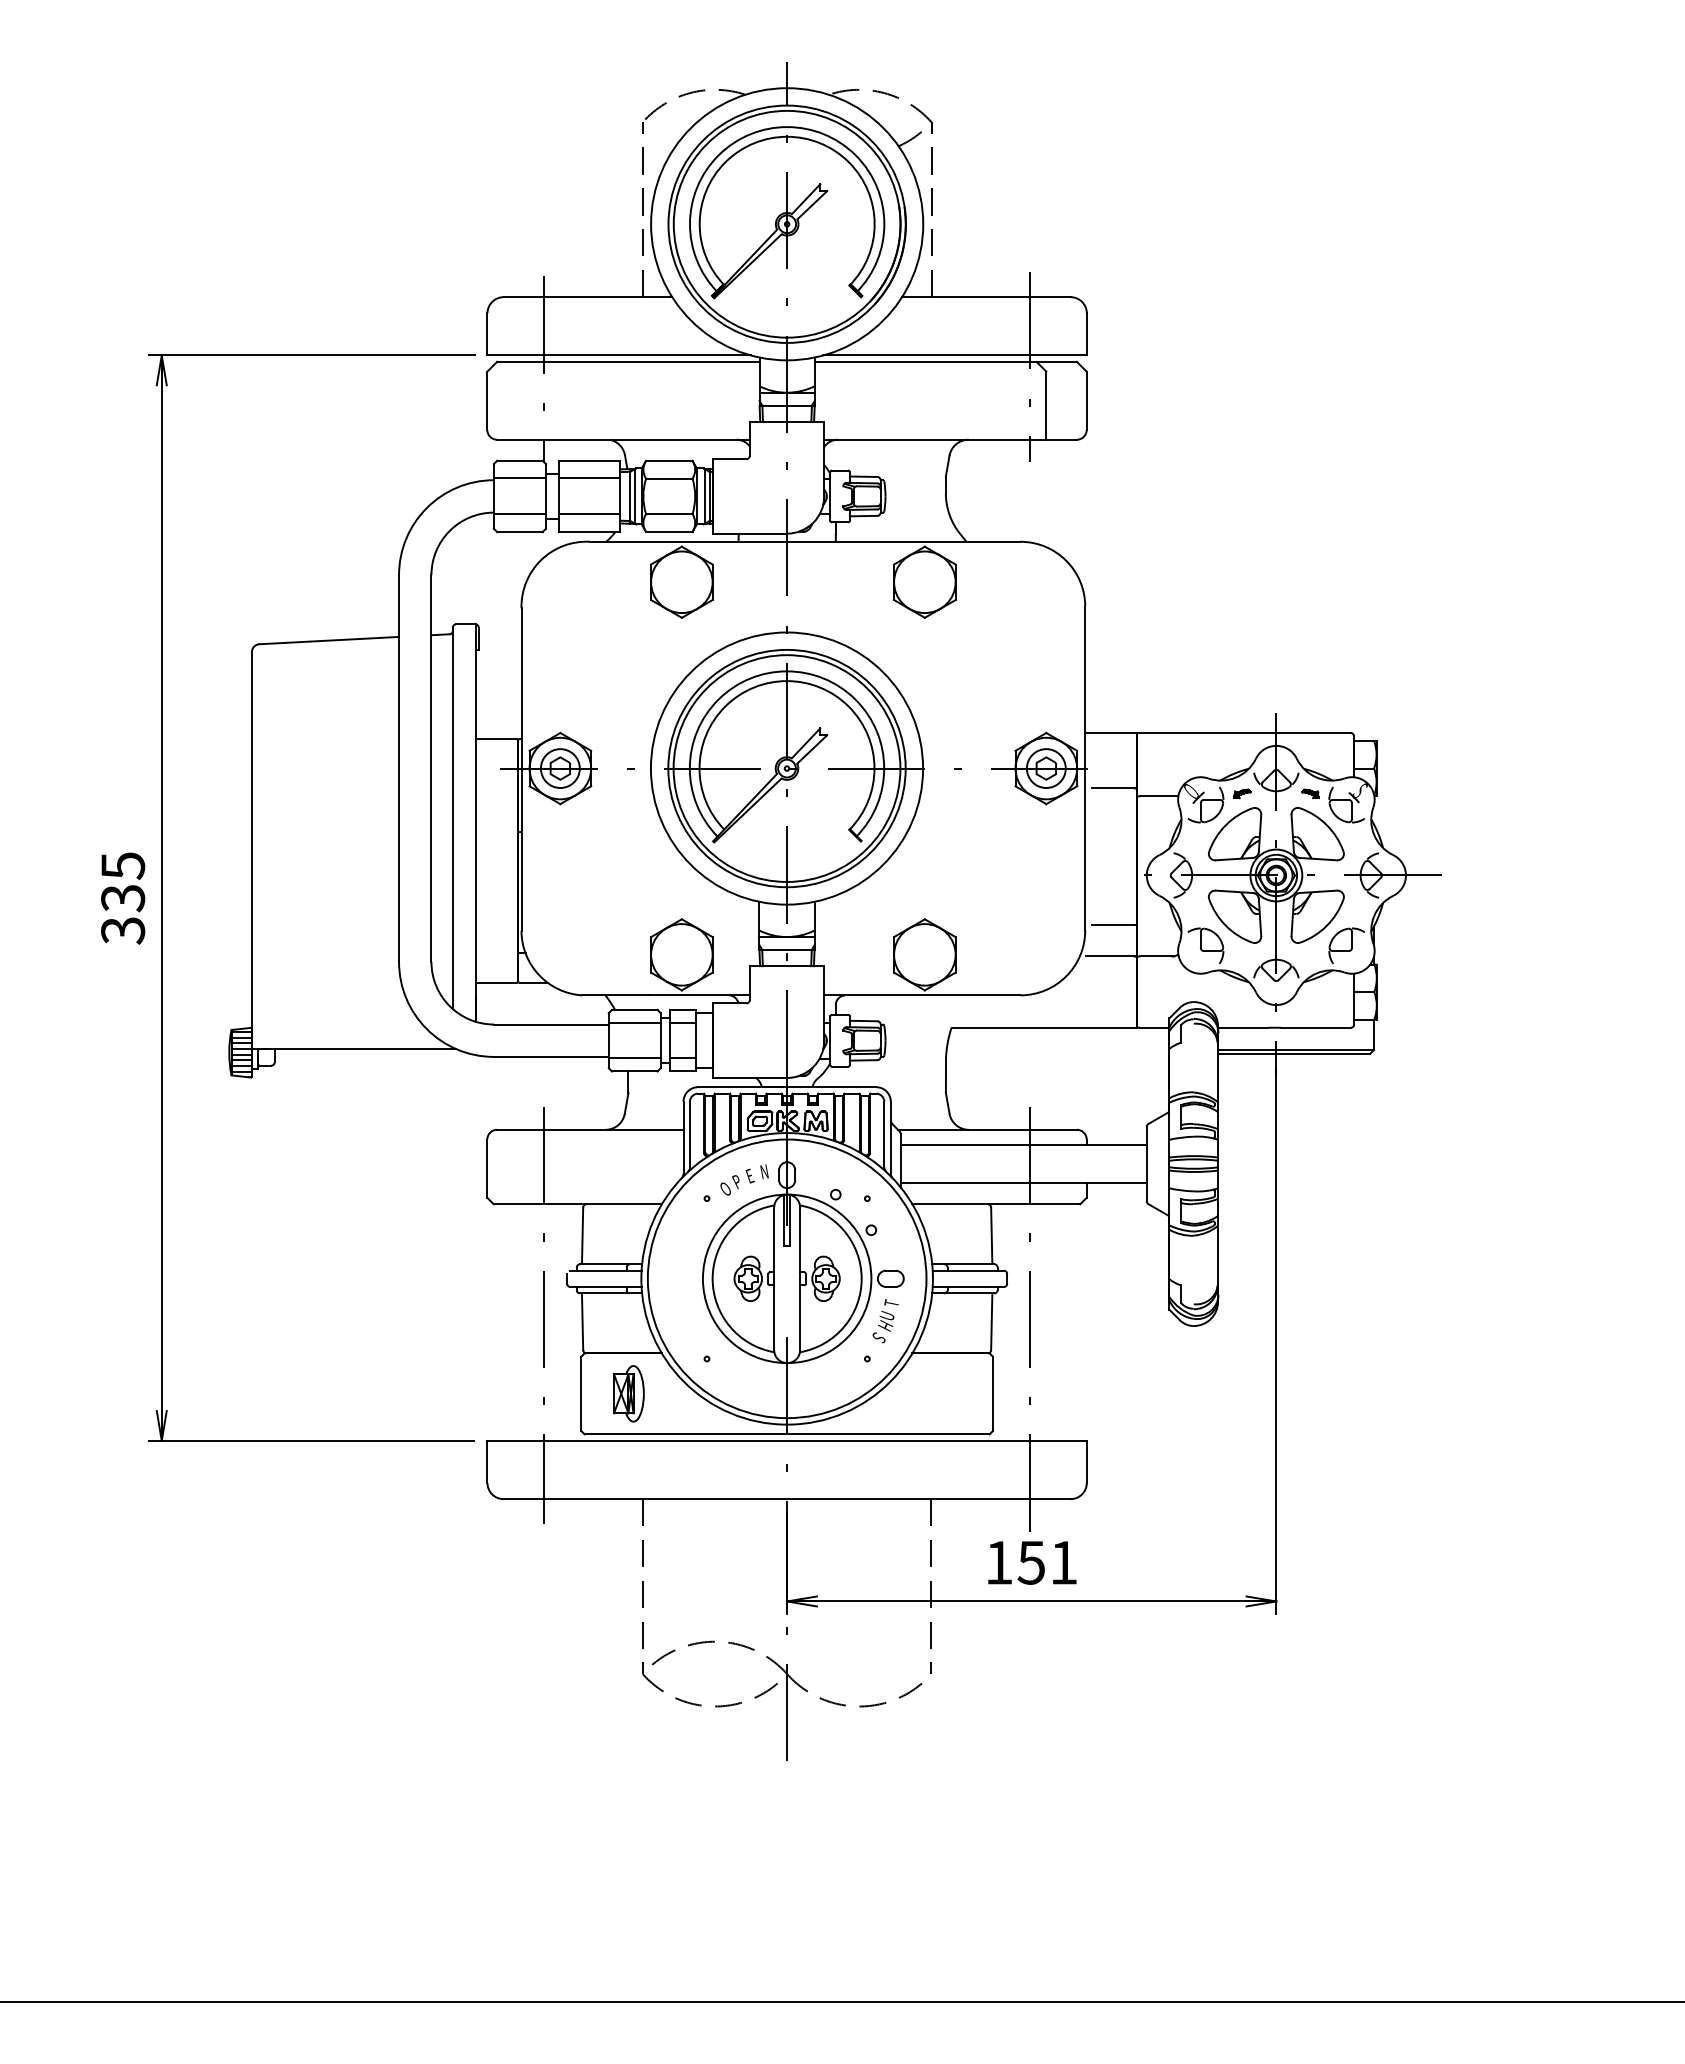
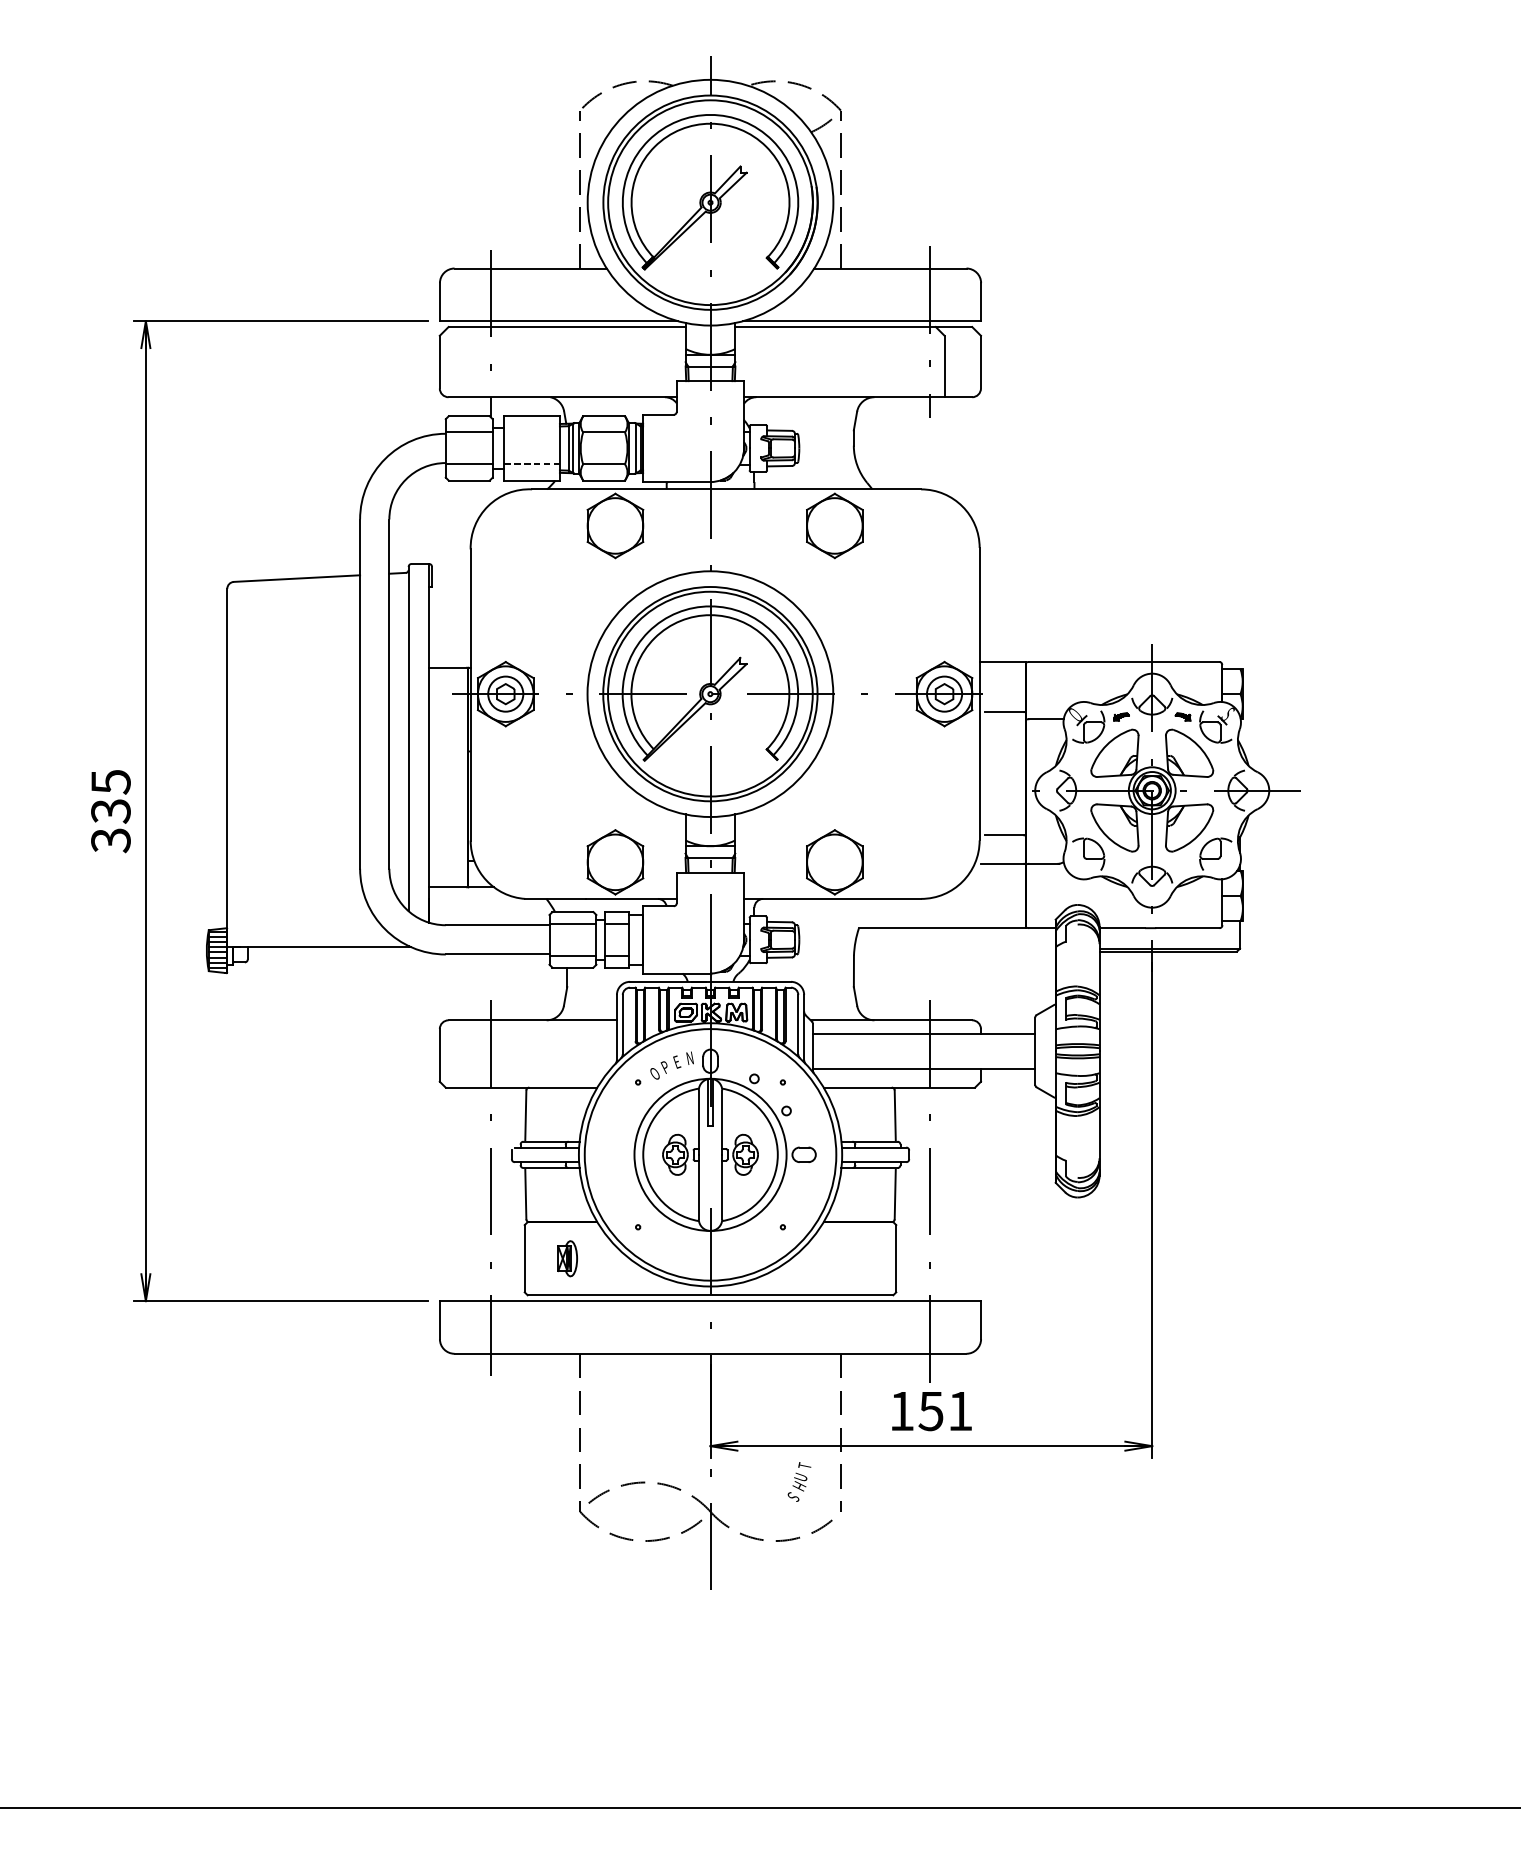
line: (589, 478) -> (532, 432), removed
line: (589, 513) -> (532, 463), solid -> dashed
text: (885, 1321) -> (799, 1482), moved
part: (628, 1393) -> (567, 1258), size x0.7

